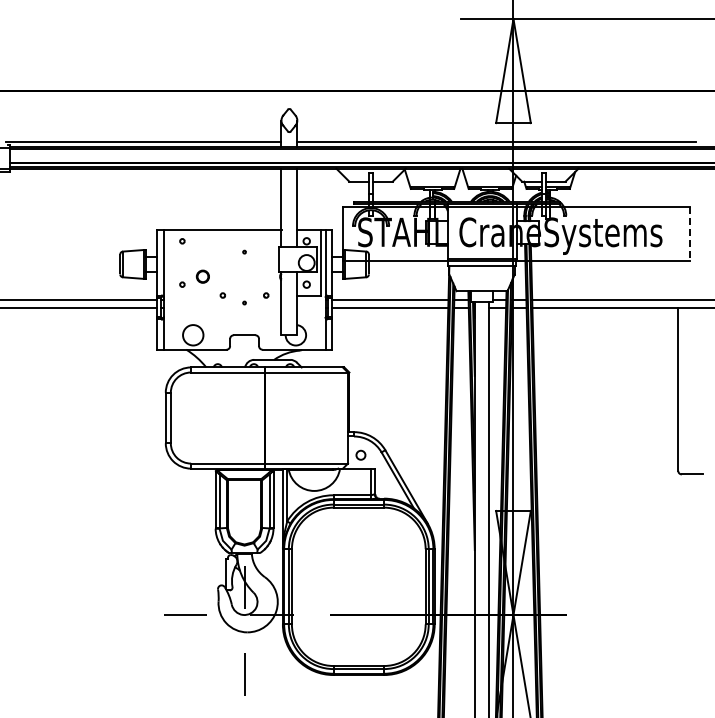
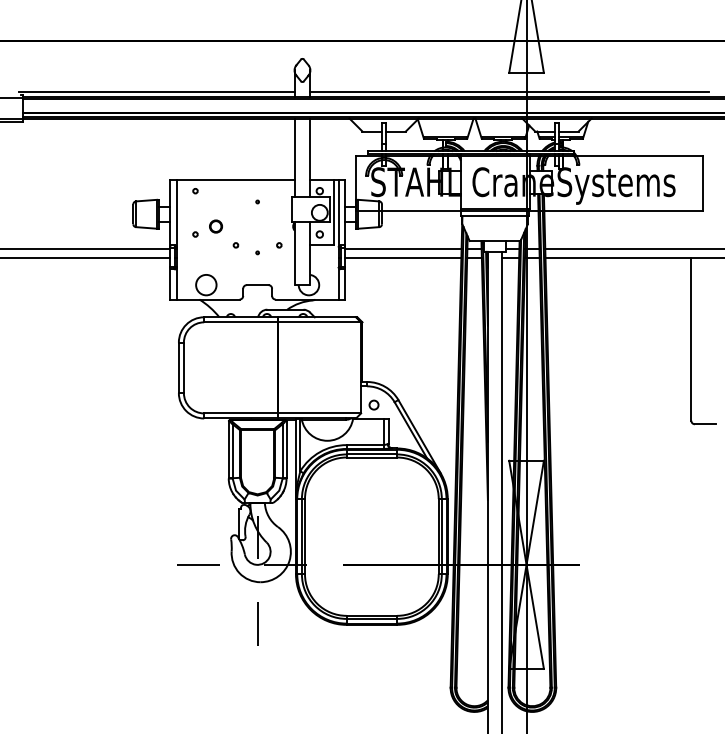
line: (689, 234) -> (702, 184), dashed -> solid

